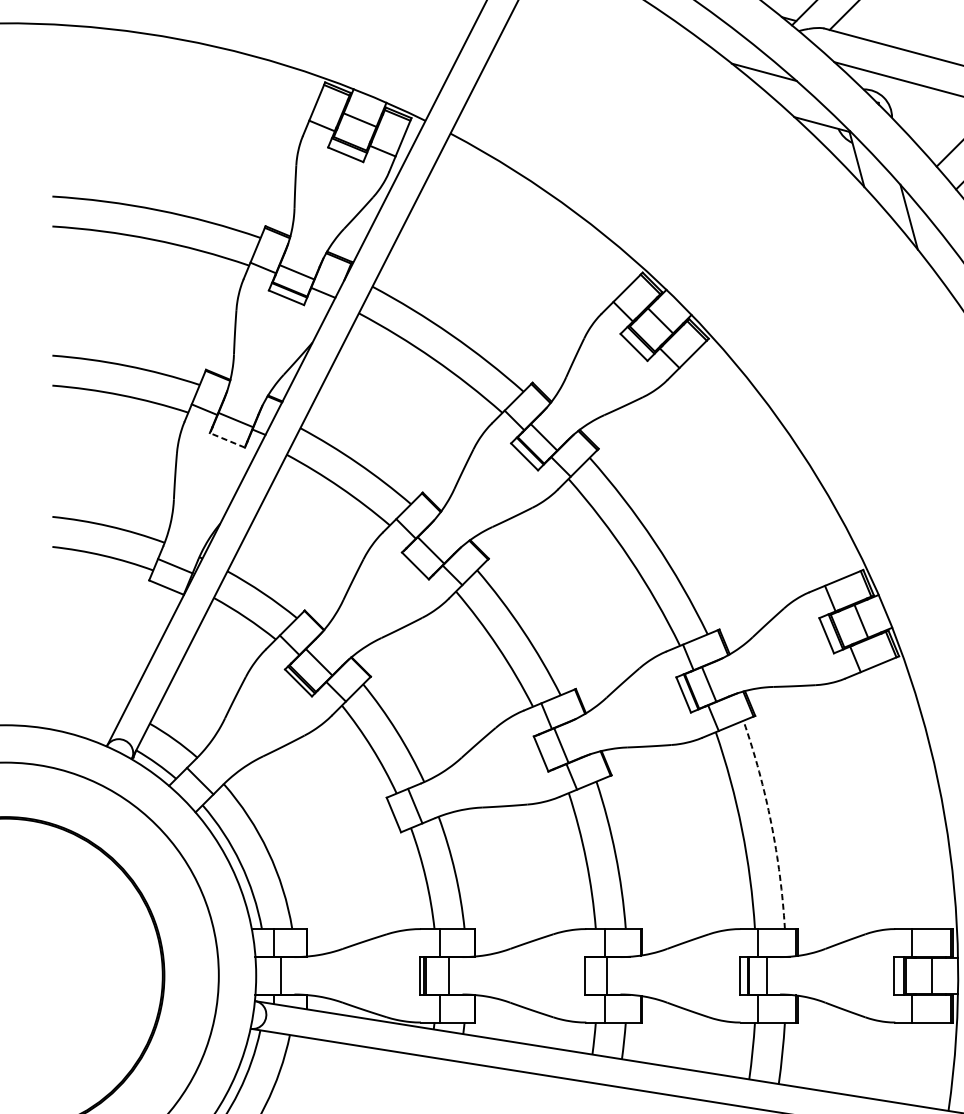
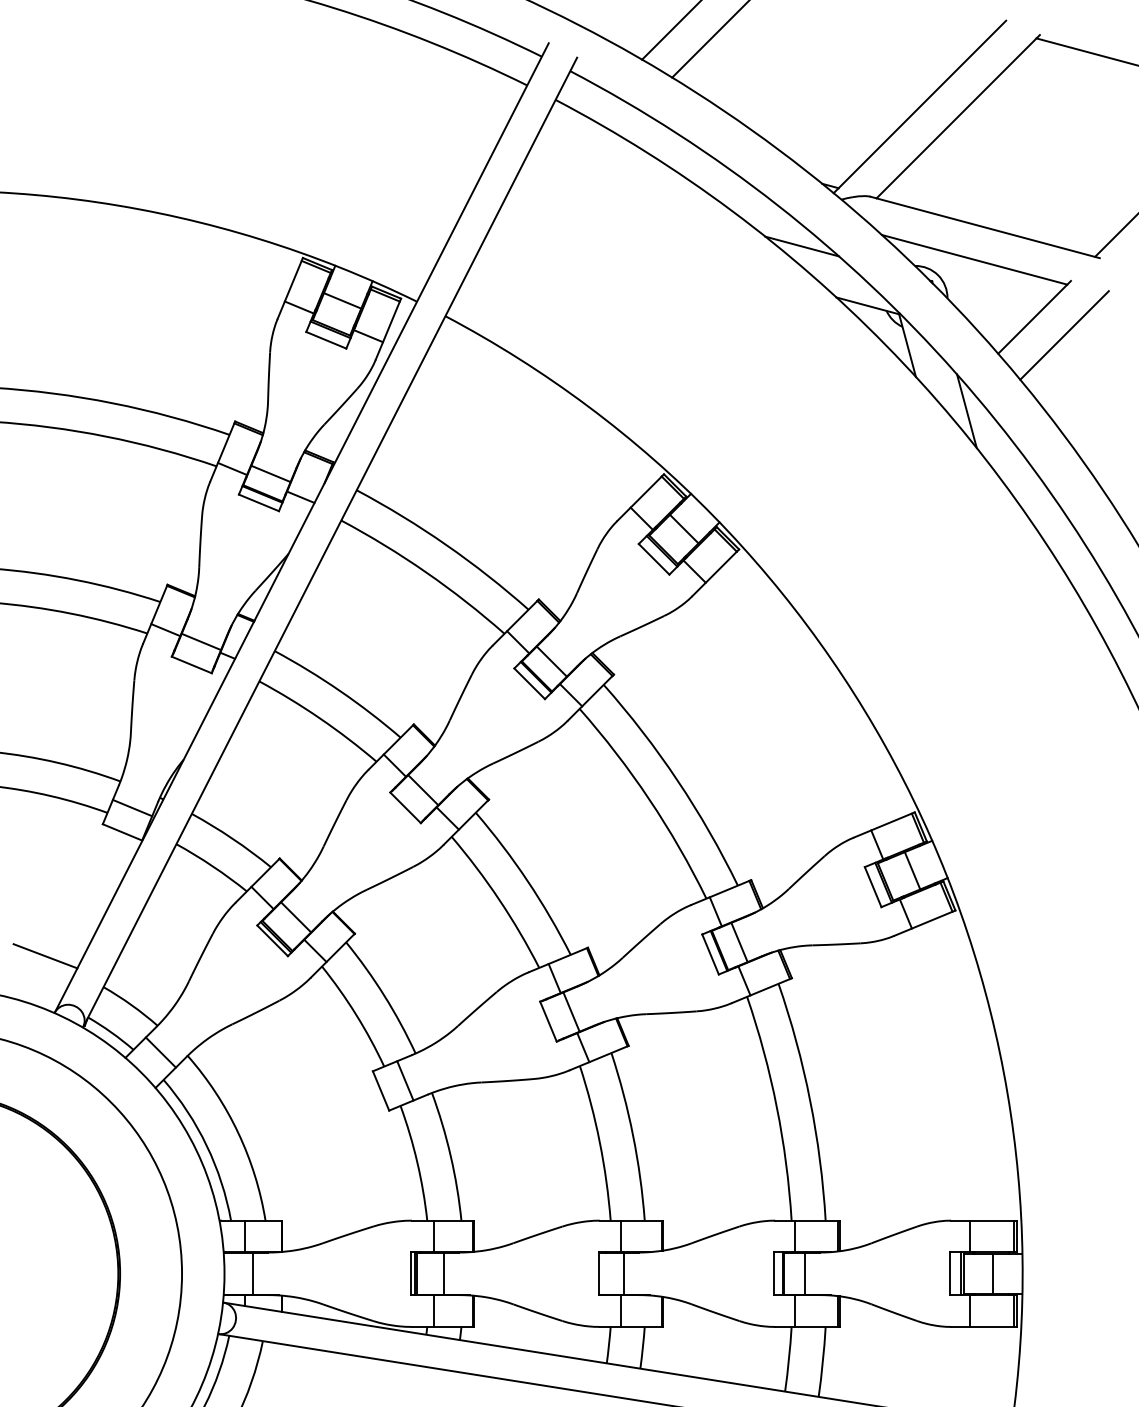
line: (227, 440) -> (191, 665), dashed -> solid
line: (98, 696) -> (45, 956), added
arc: (771, 823) -> (810, 1100), dashed -> solid

